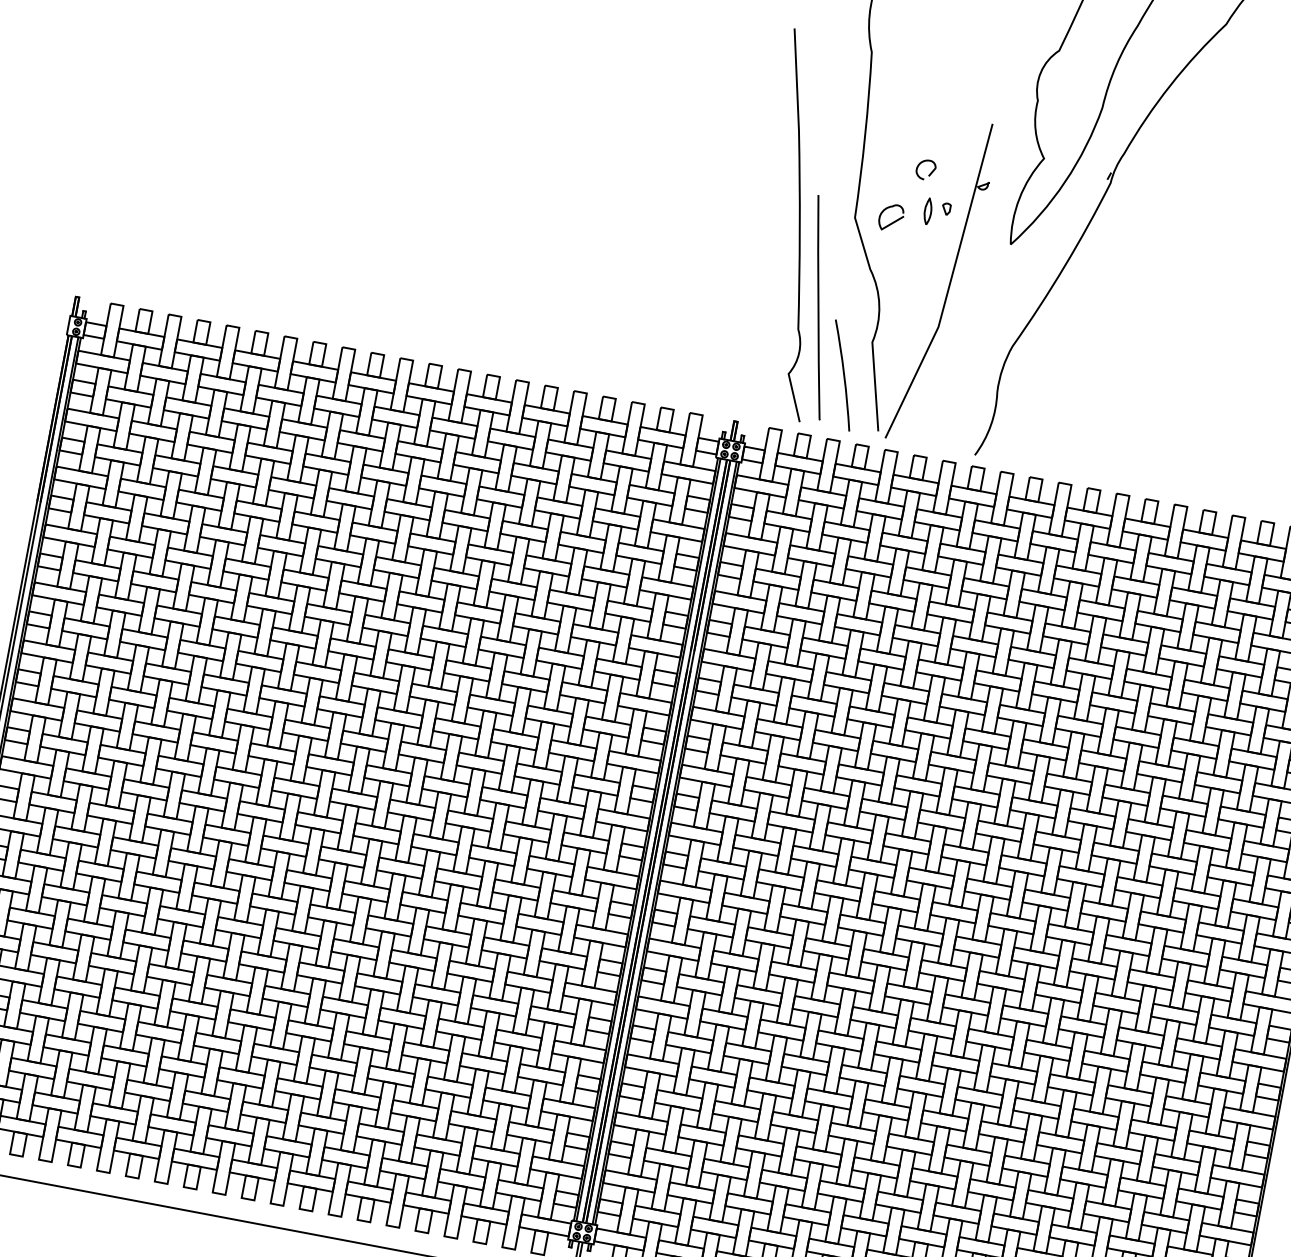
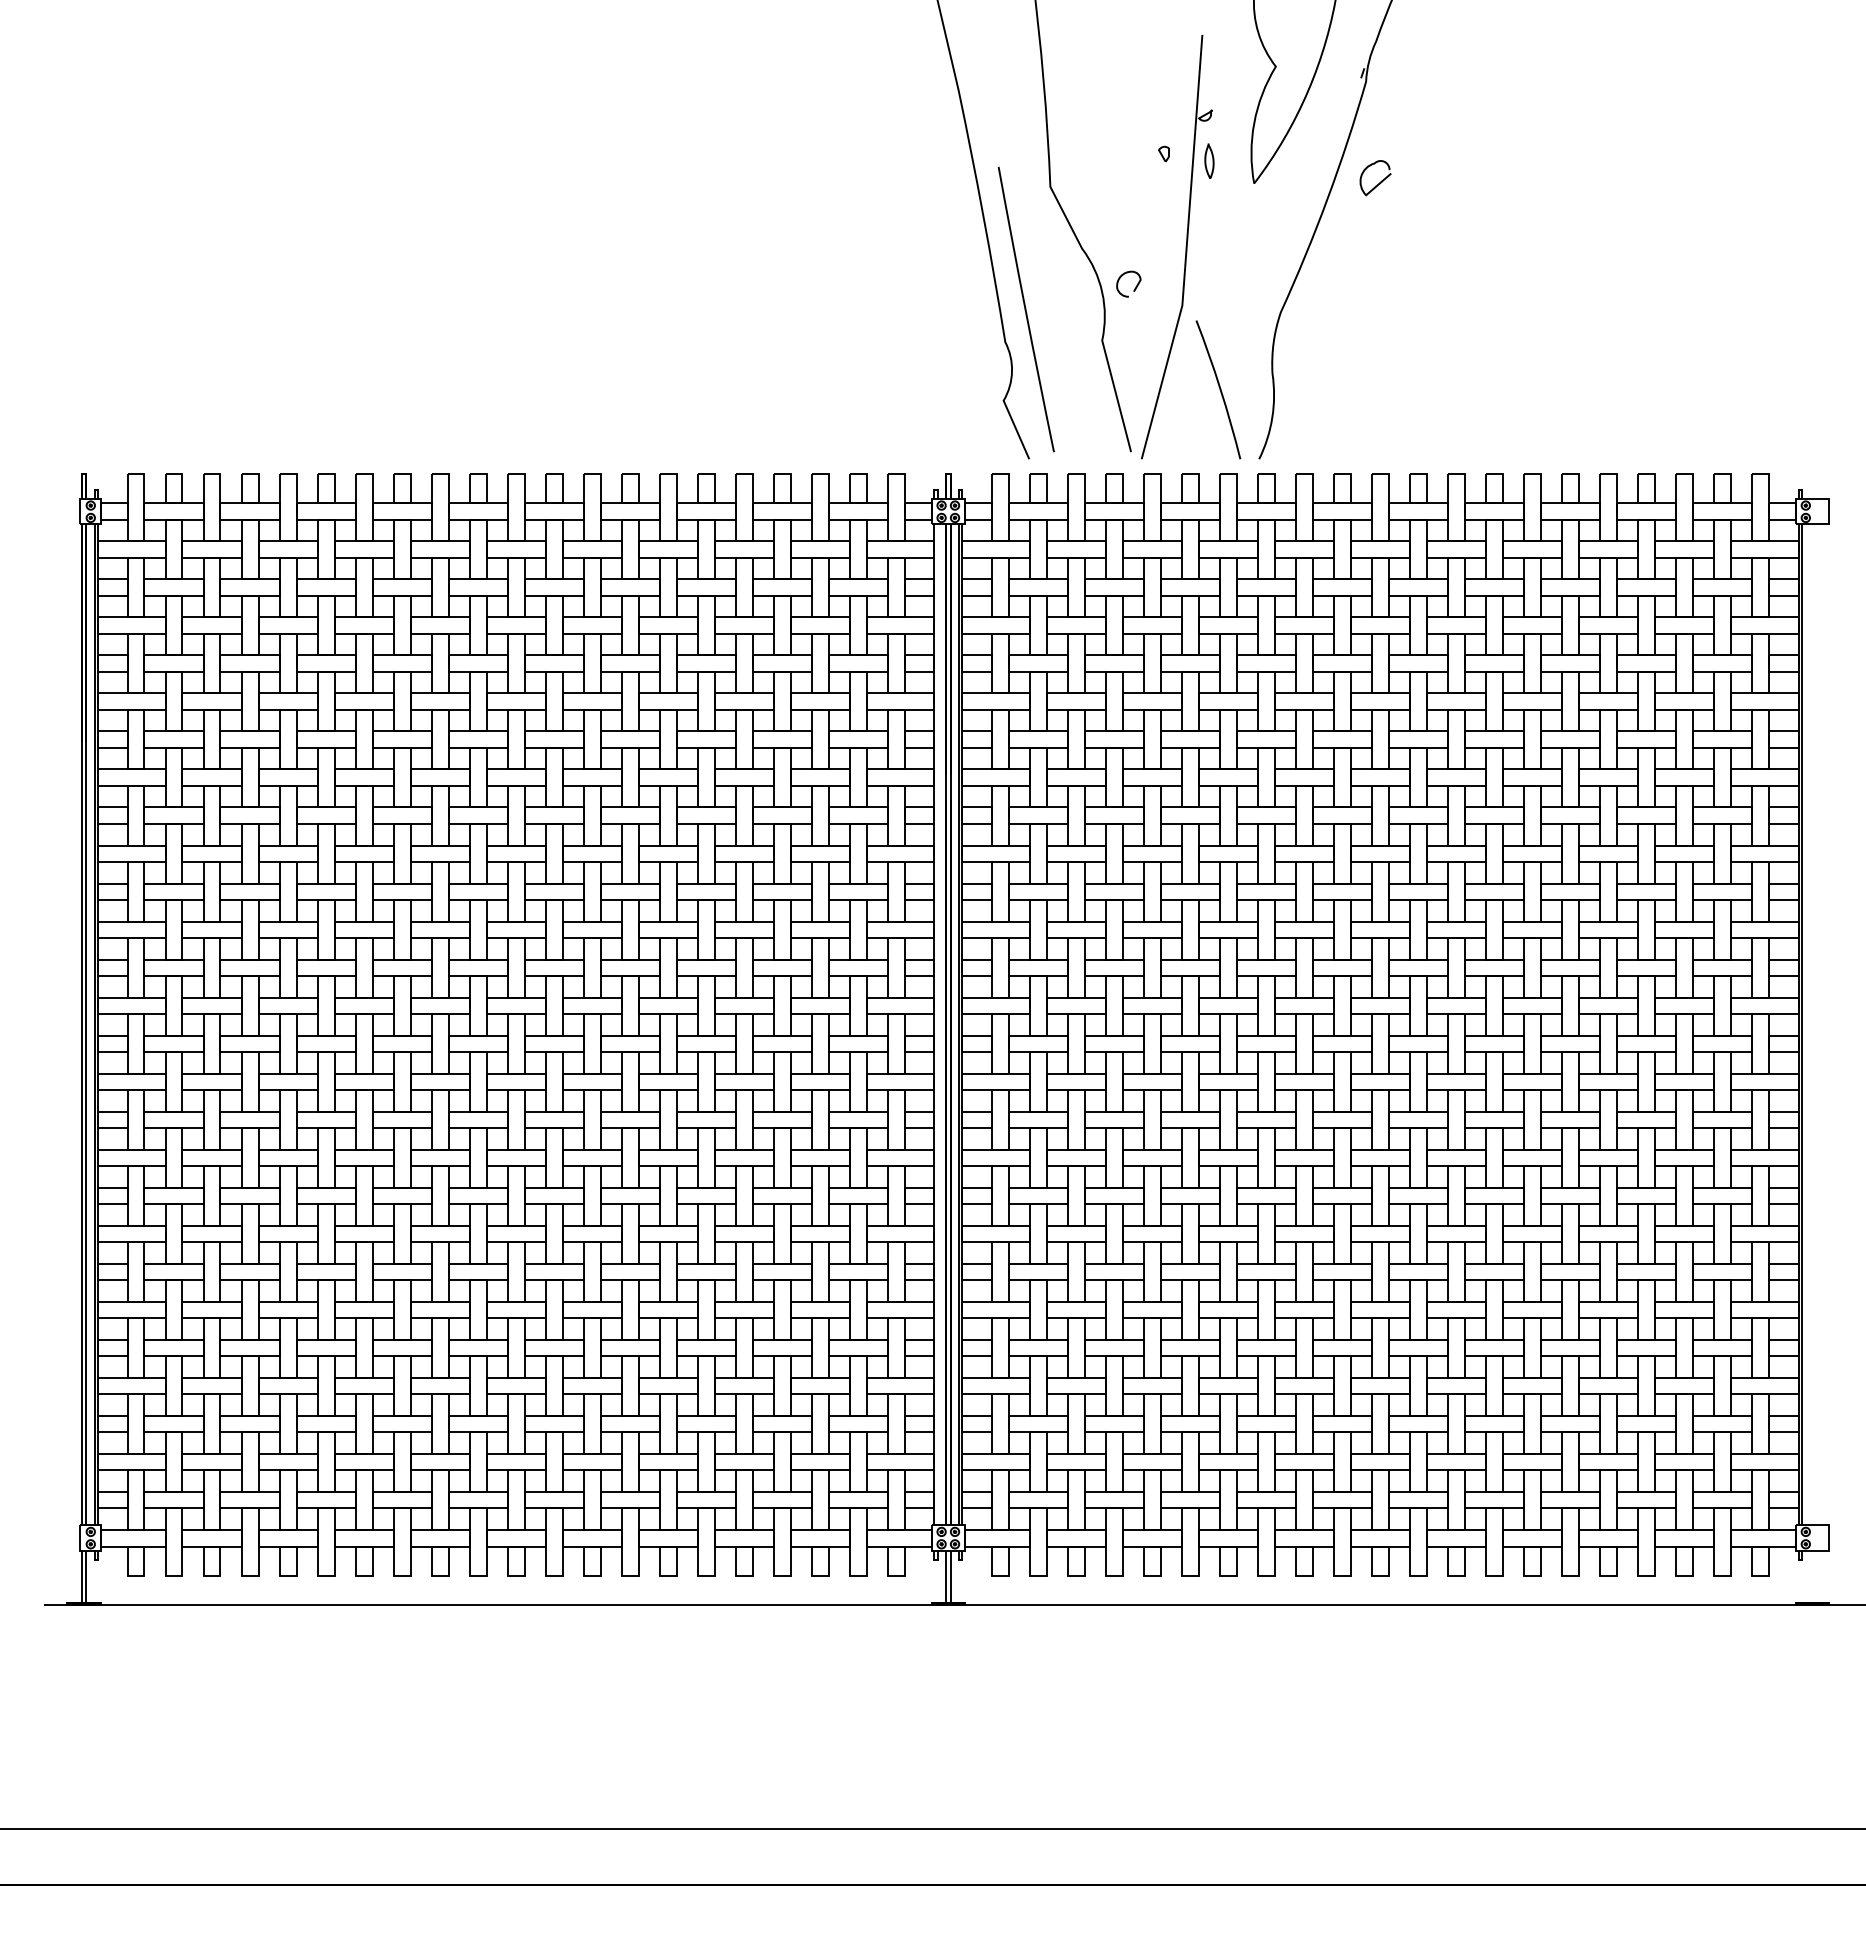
curve: (930, 172) -> (1135, 286), moved
curve: (925, 210) -> (1206, 160), moved
curve: (893, 221) -> (1379, 182), moved
curve: (843, 375) -> (1219, 389), moved
line: (648, 839) -> (937, 1024), removed

